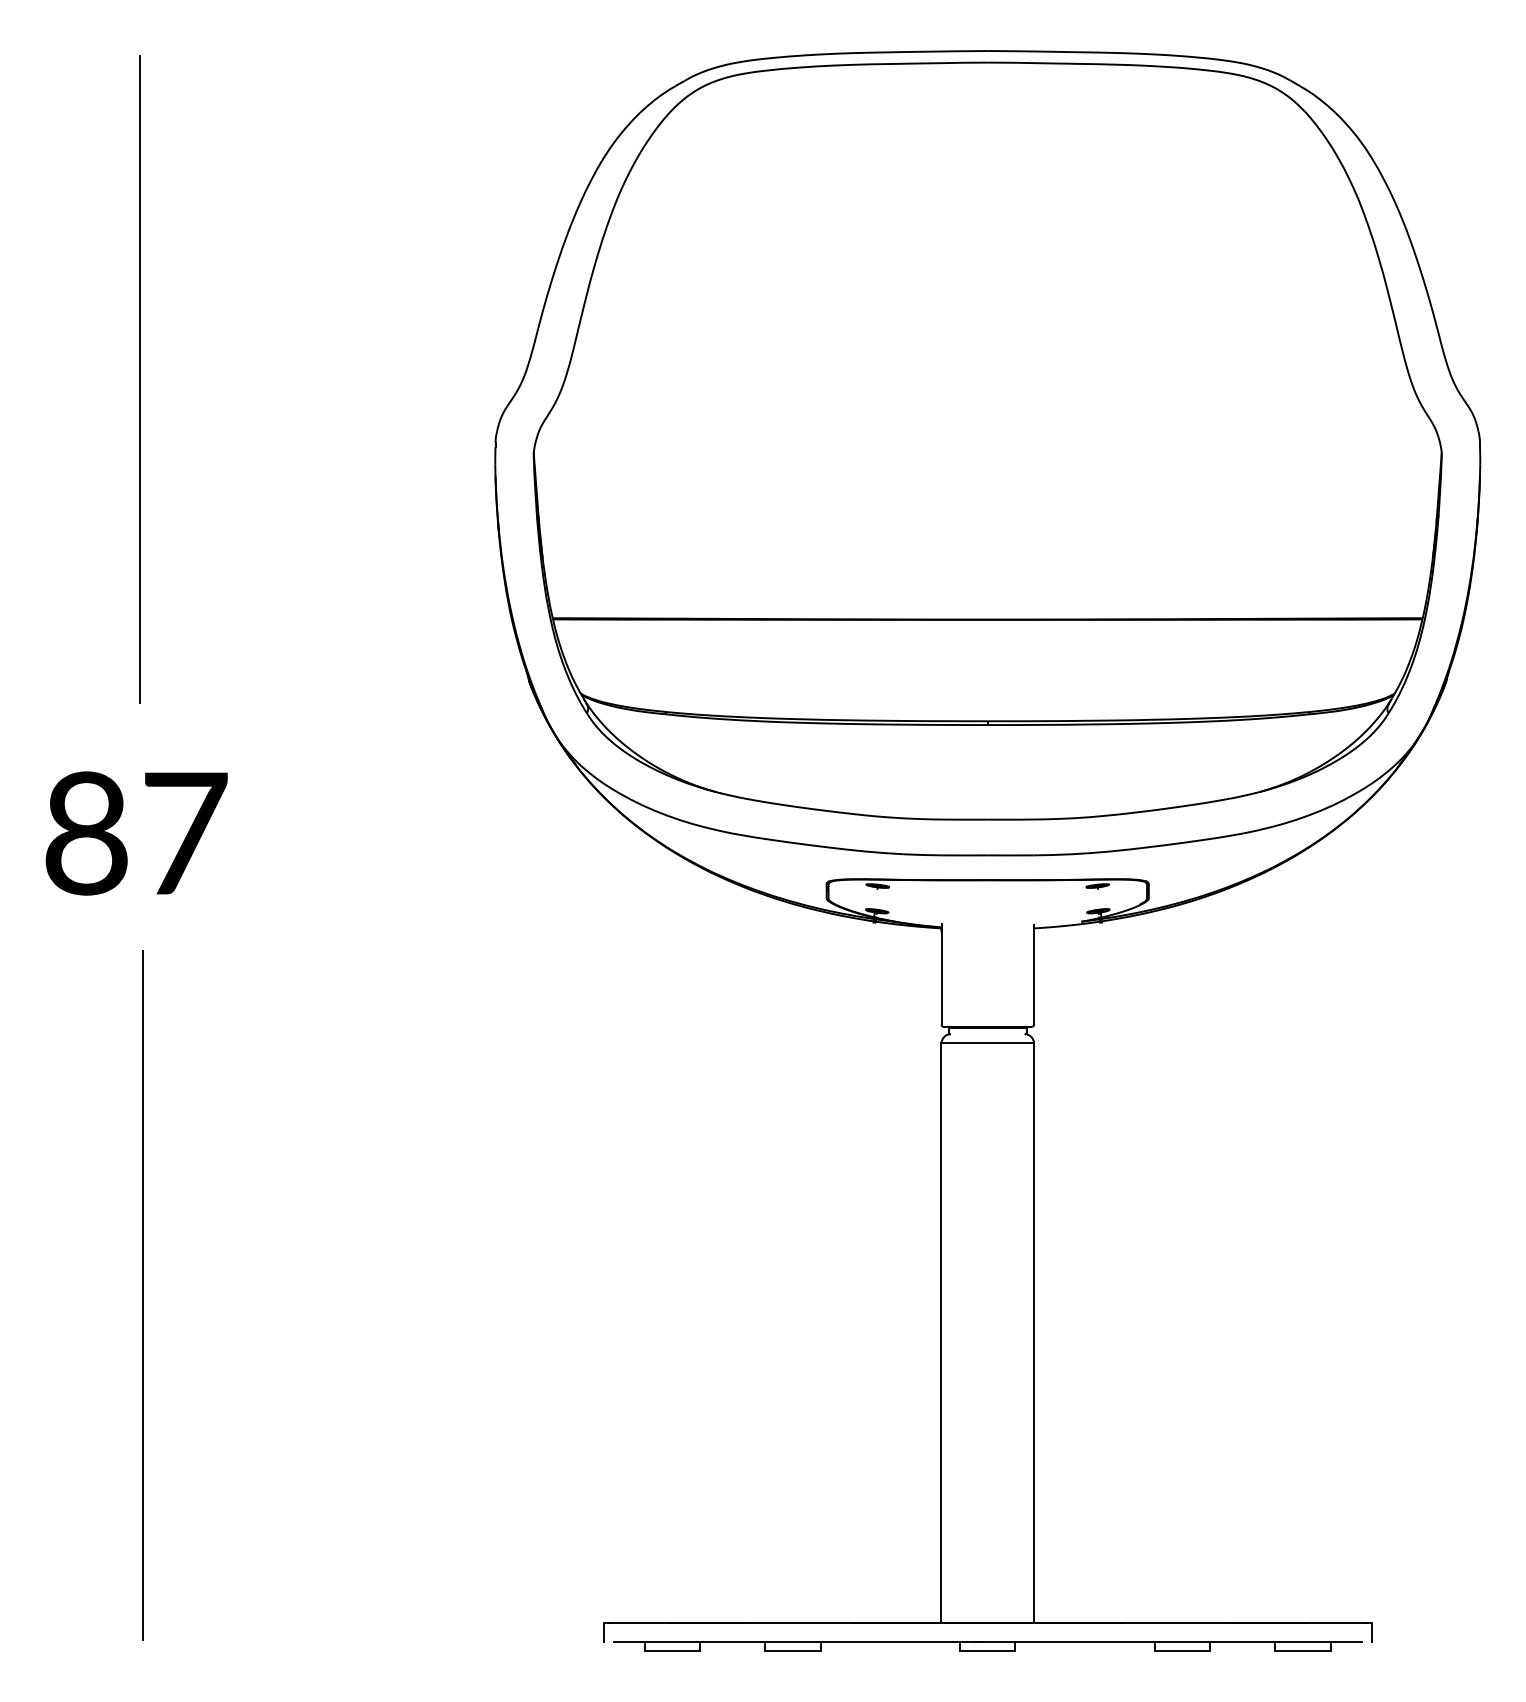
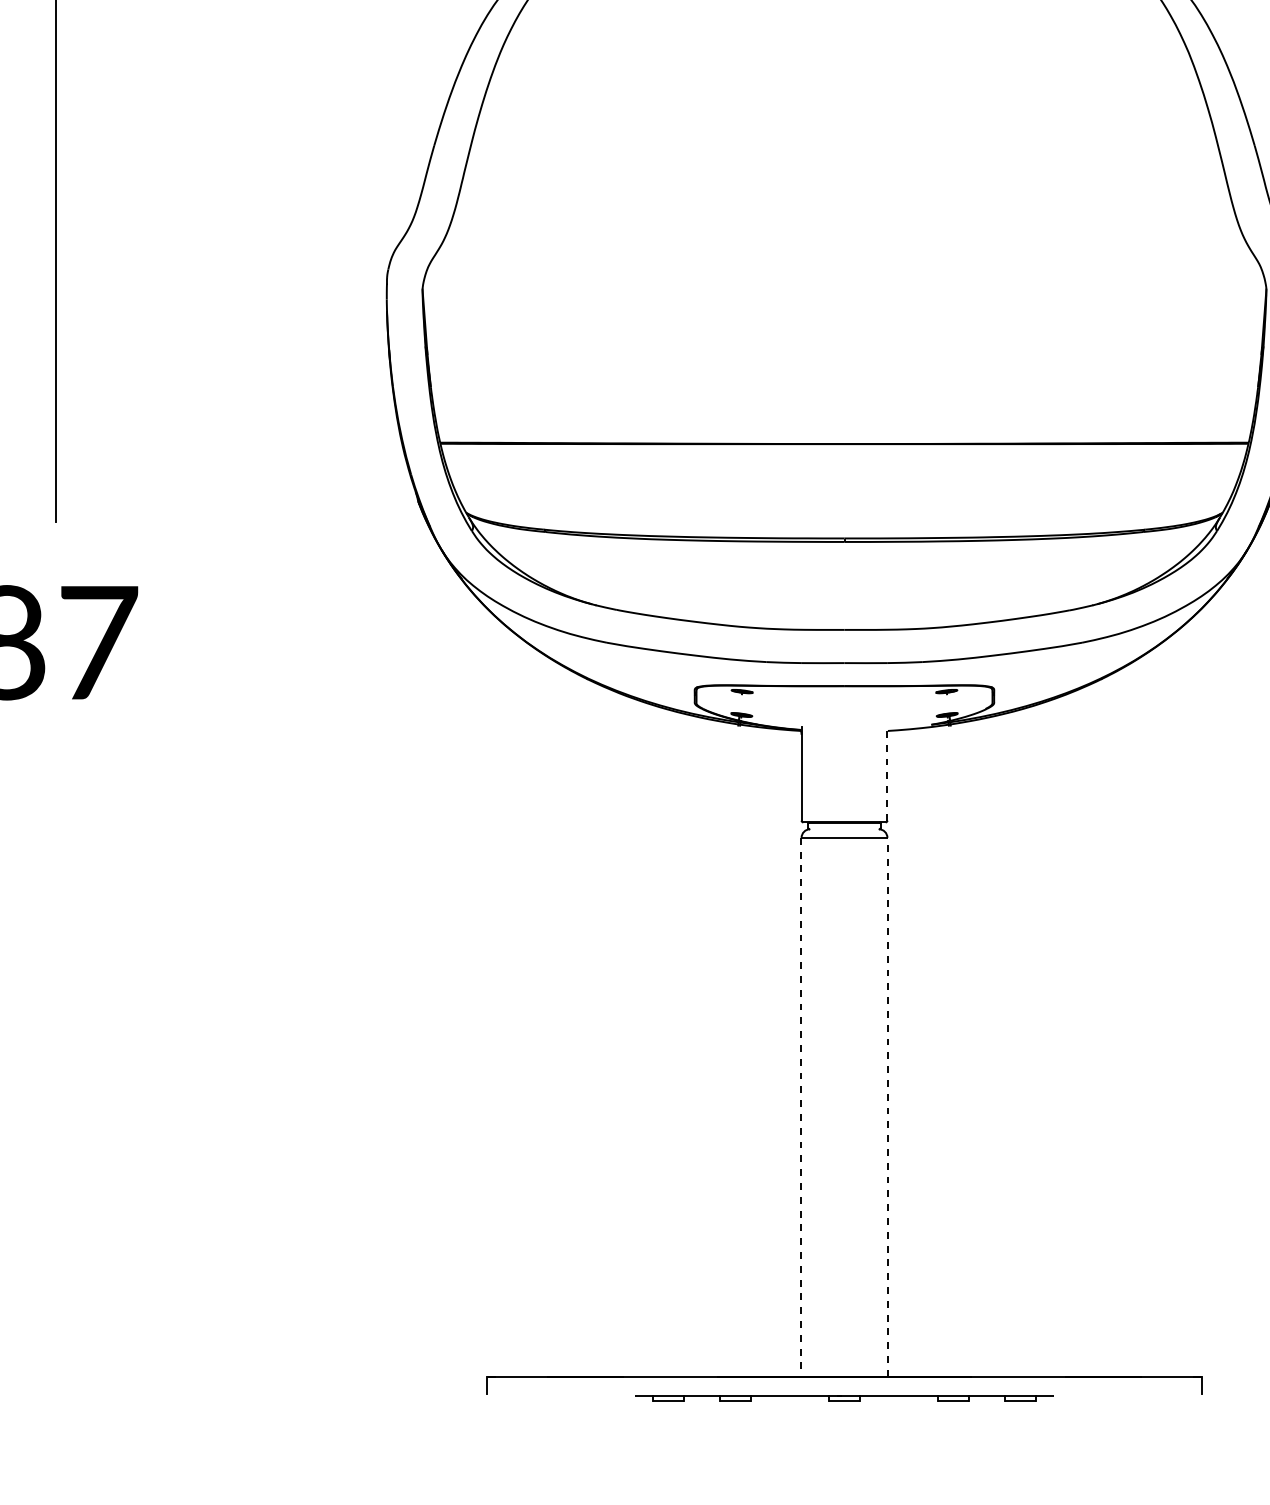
line: (1033, 974) -> (886, 773), solid -> dashed
line: (142, 1294) -> (58, 1071), removed
line: (941, 1333) -> (801, 1107), solid -> dashed
line: (1034, 1333) -> (887, 1107), solid -> dashed
part: (987, 1646) -> (844, 1398), size x0.6

